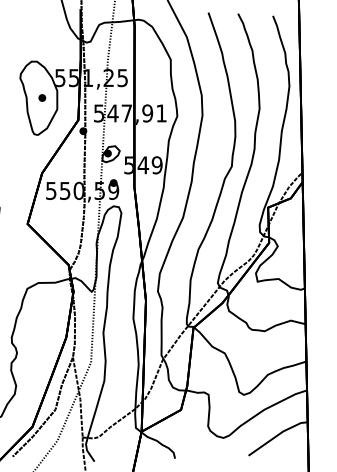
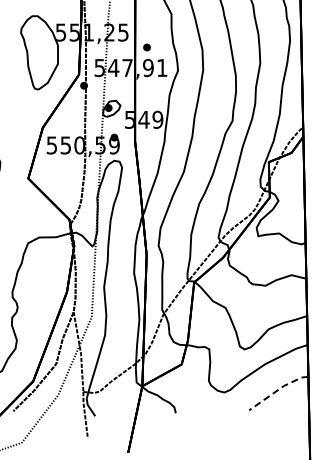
part: (42, 97) -> (147, 47), moved
line: (277, 435) -> (278, 390), solid -> dashed

